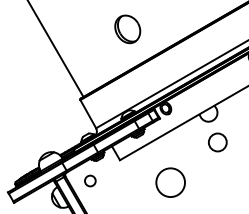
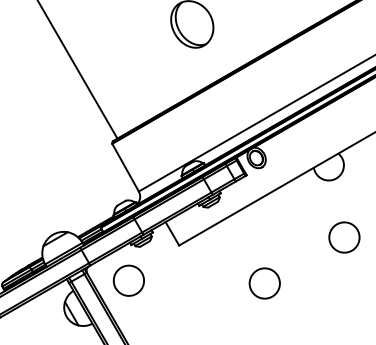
circle: (217, 142) -> (343, 237), moved
circle: (90, 180) -> (129, 279), size x1.67
circle: (170, 182) -> (264, 283), size x0.62

